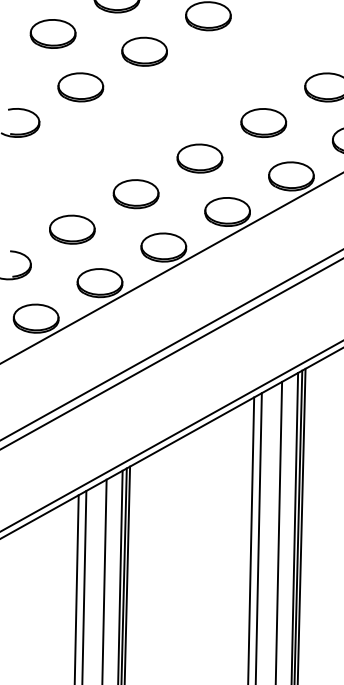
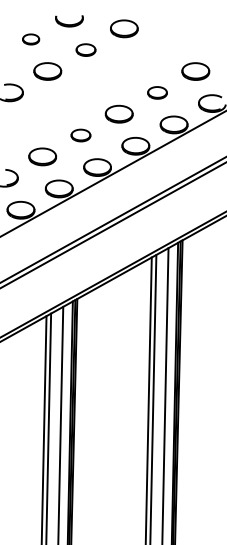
part: (52, 34) -> (30, 39), size x0.6
part: (143, 50) -> (85, 49), size x0.7
part: (263, 122) -> (157, 92), size x0.7
part: (135, 194) -> (80, 135), size x0.7

